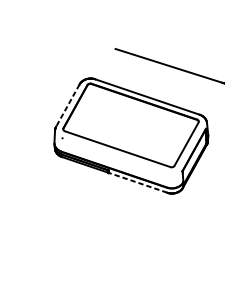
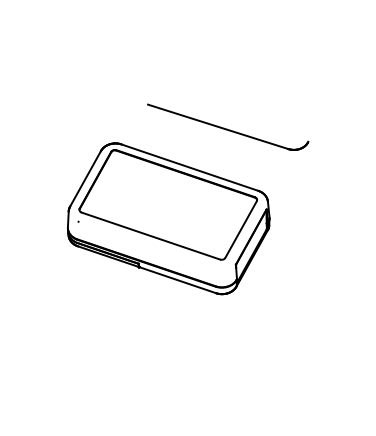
line: (67, 105) -> (85, 178), dashed -> solid
line: (138, 182) -> (177, 279), dashed -> solid

